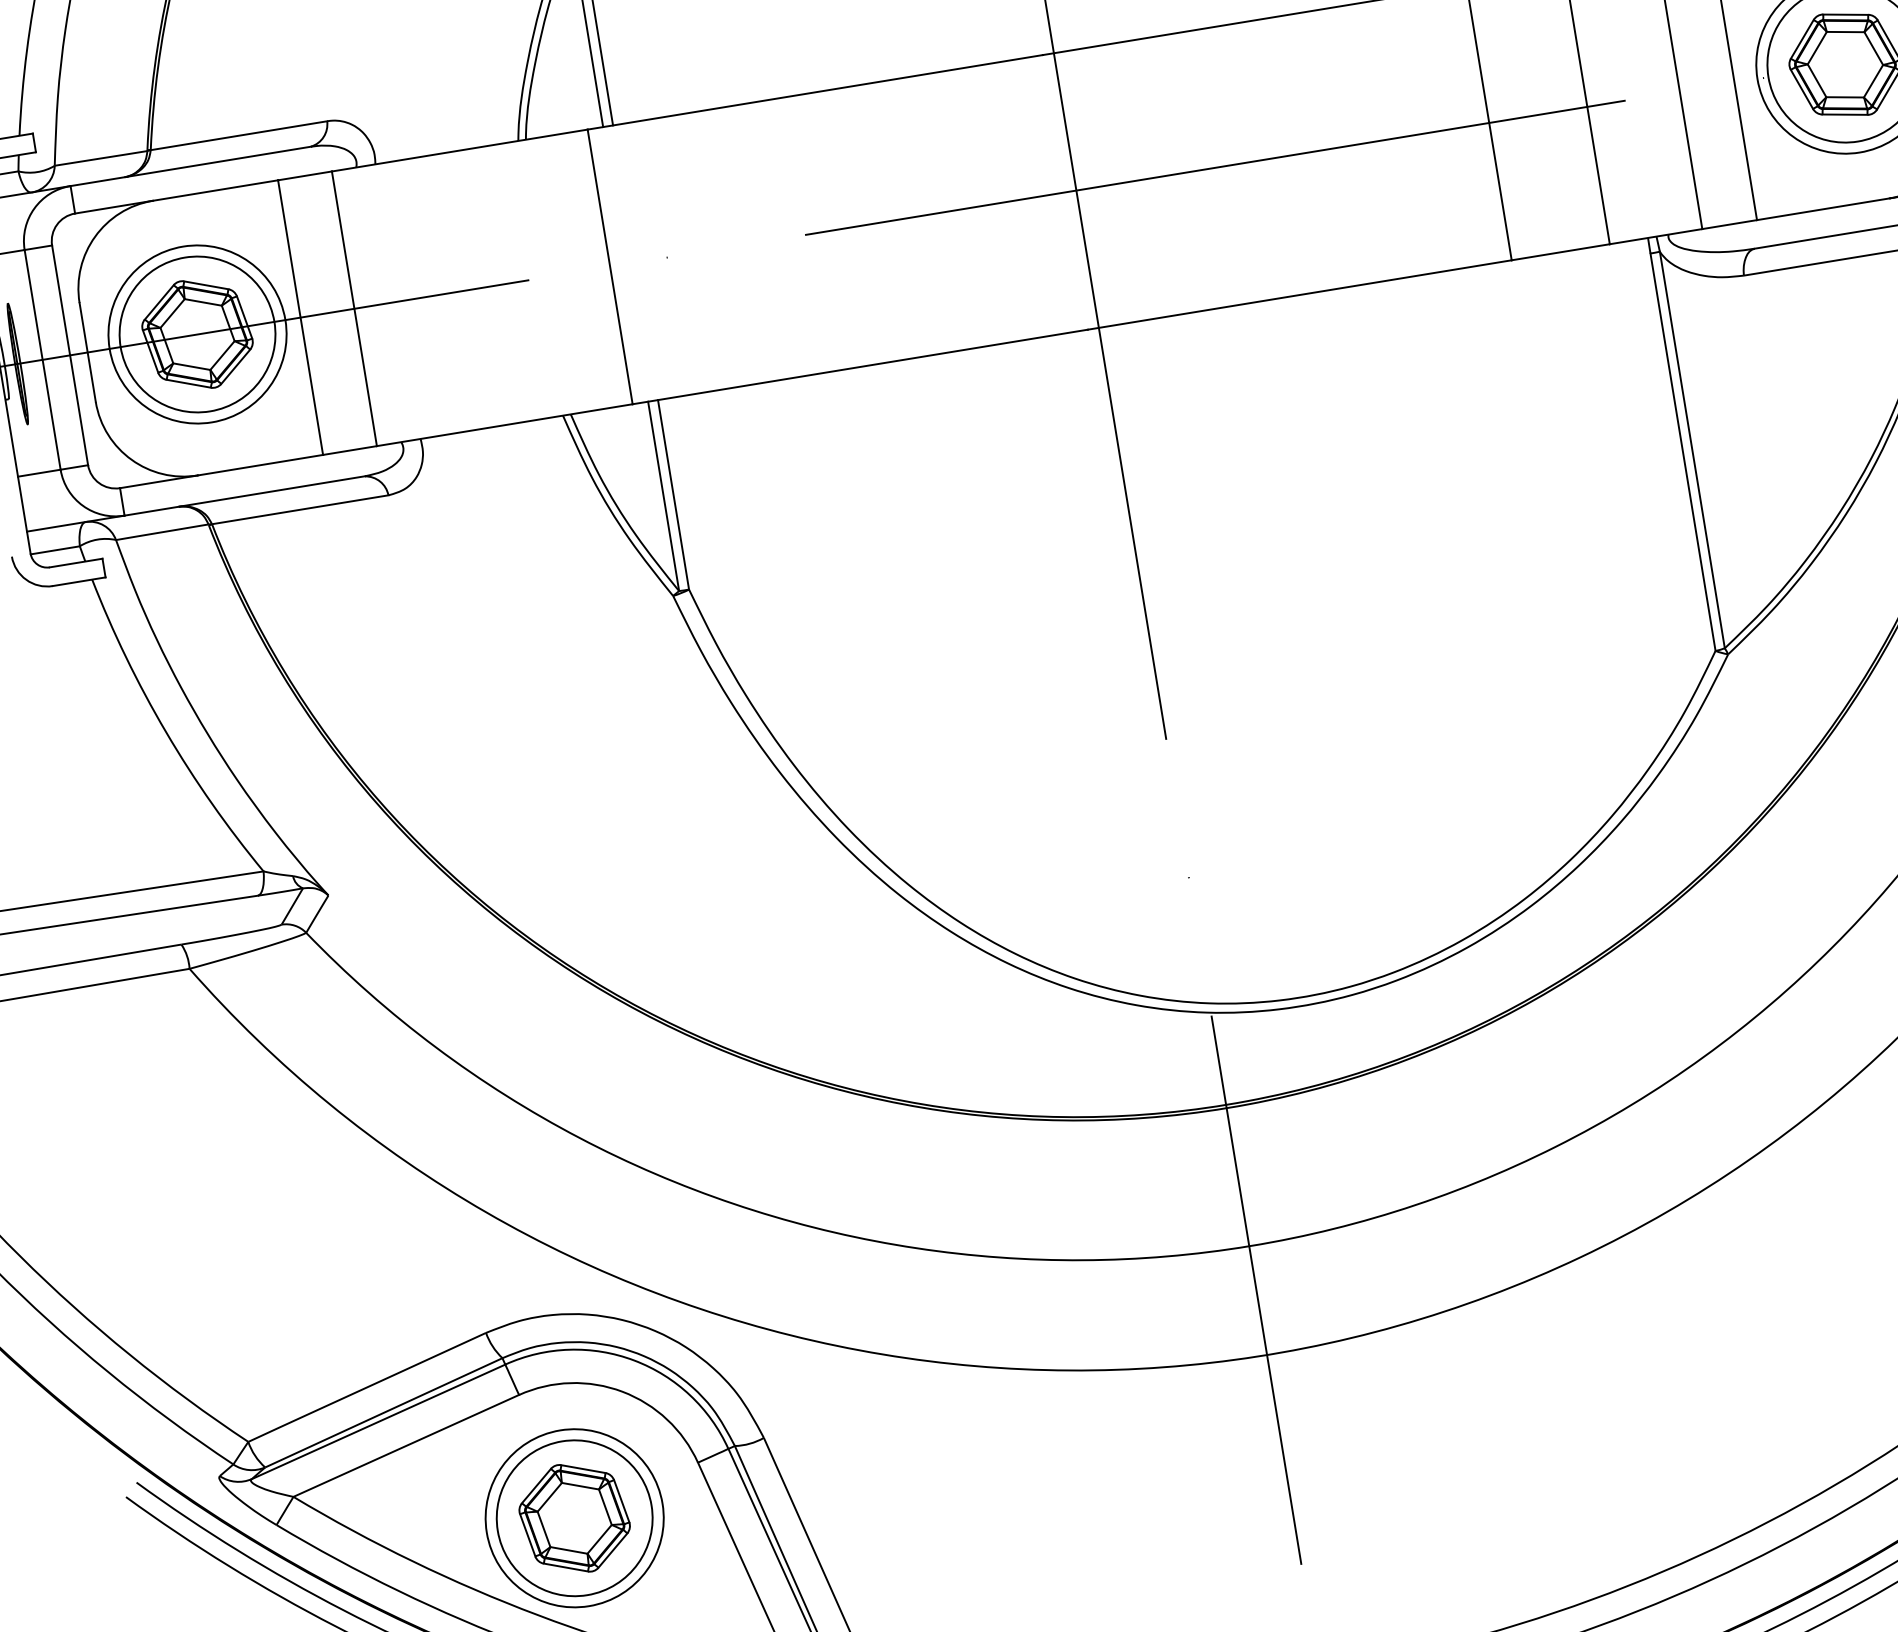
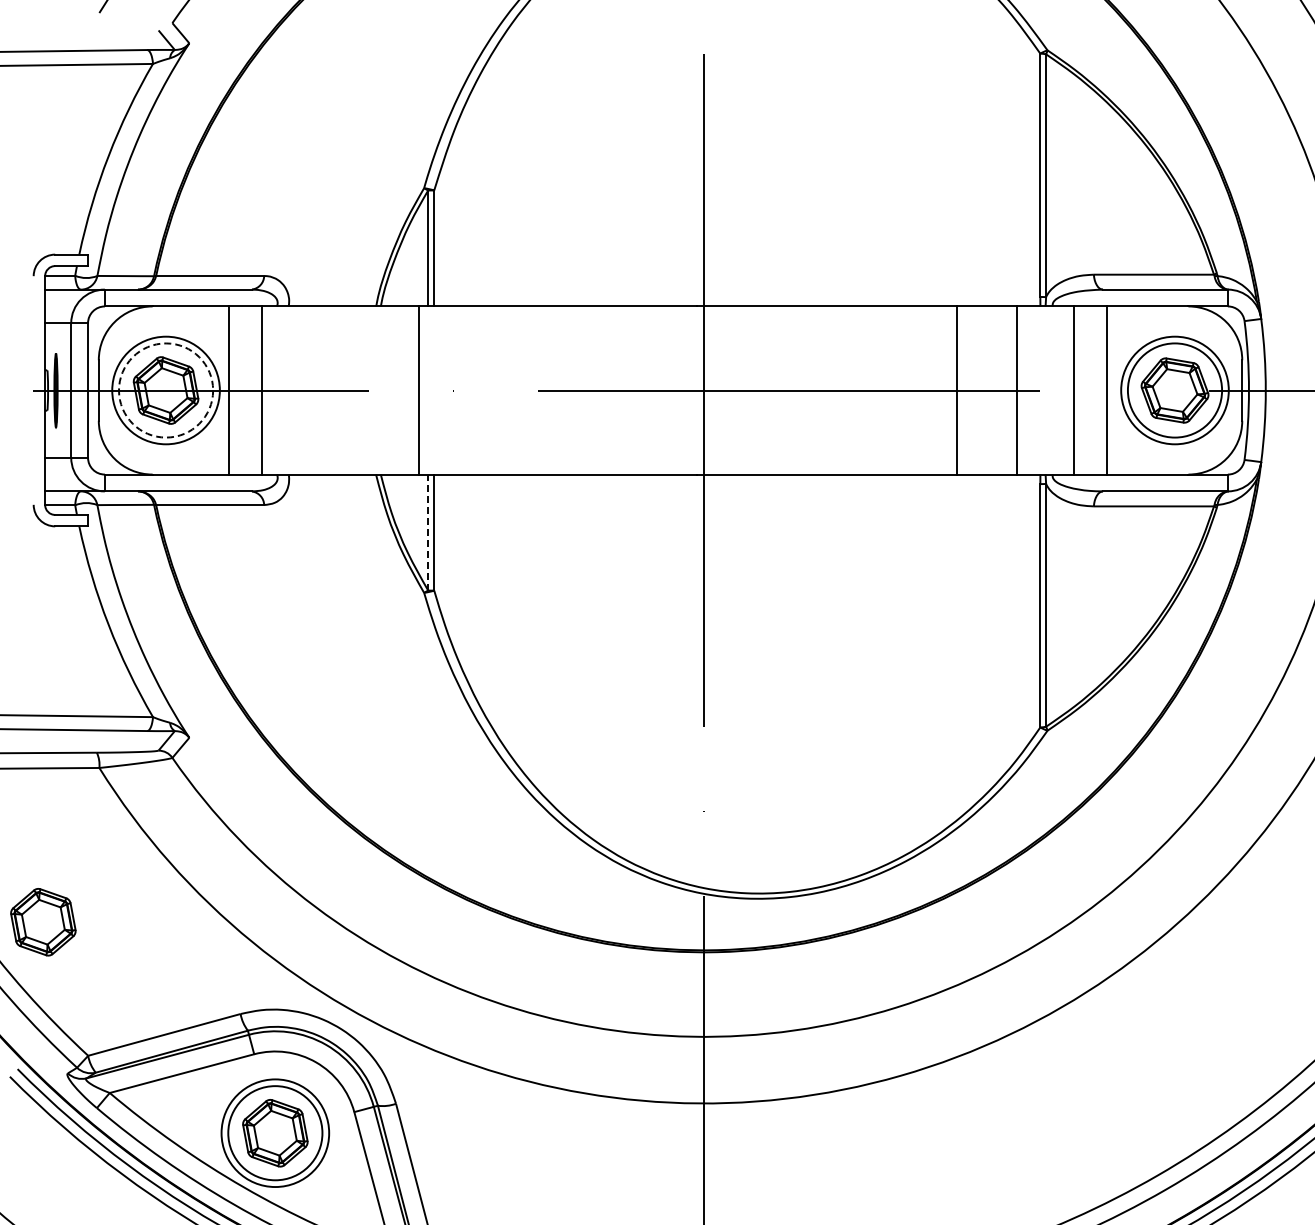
circle: (196, 334) -> (165, 390), solid -> dashed
line: (664, 496) -> (428, 532), solid -> dashed
part: (139, 1236) -> (43, 922), added

